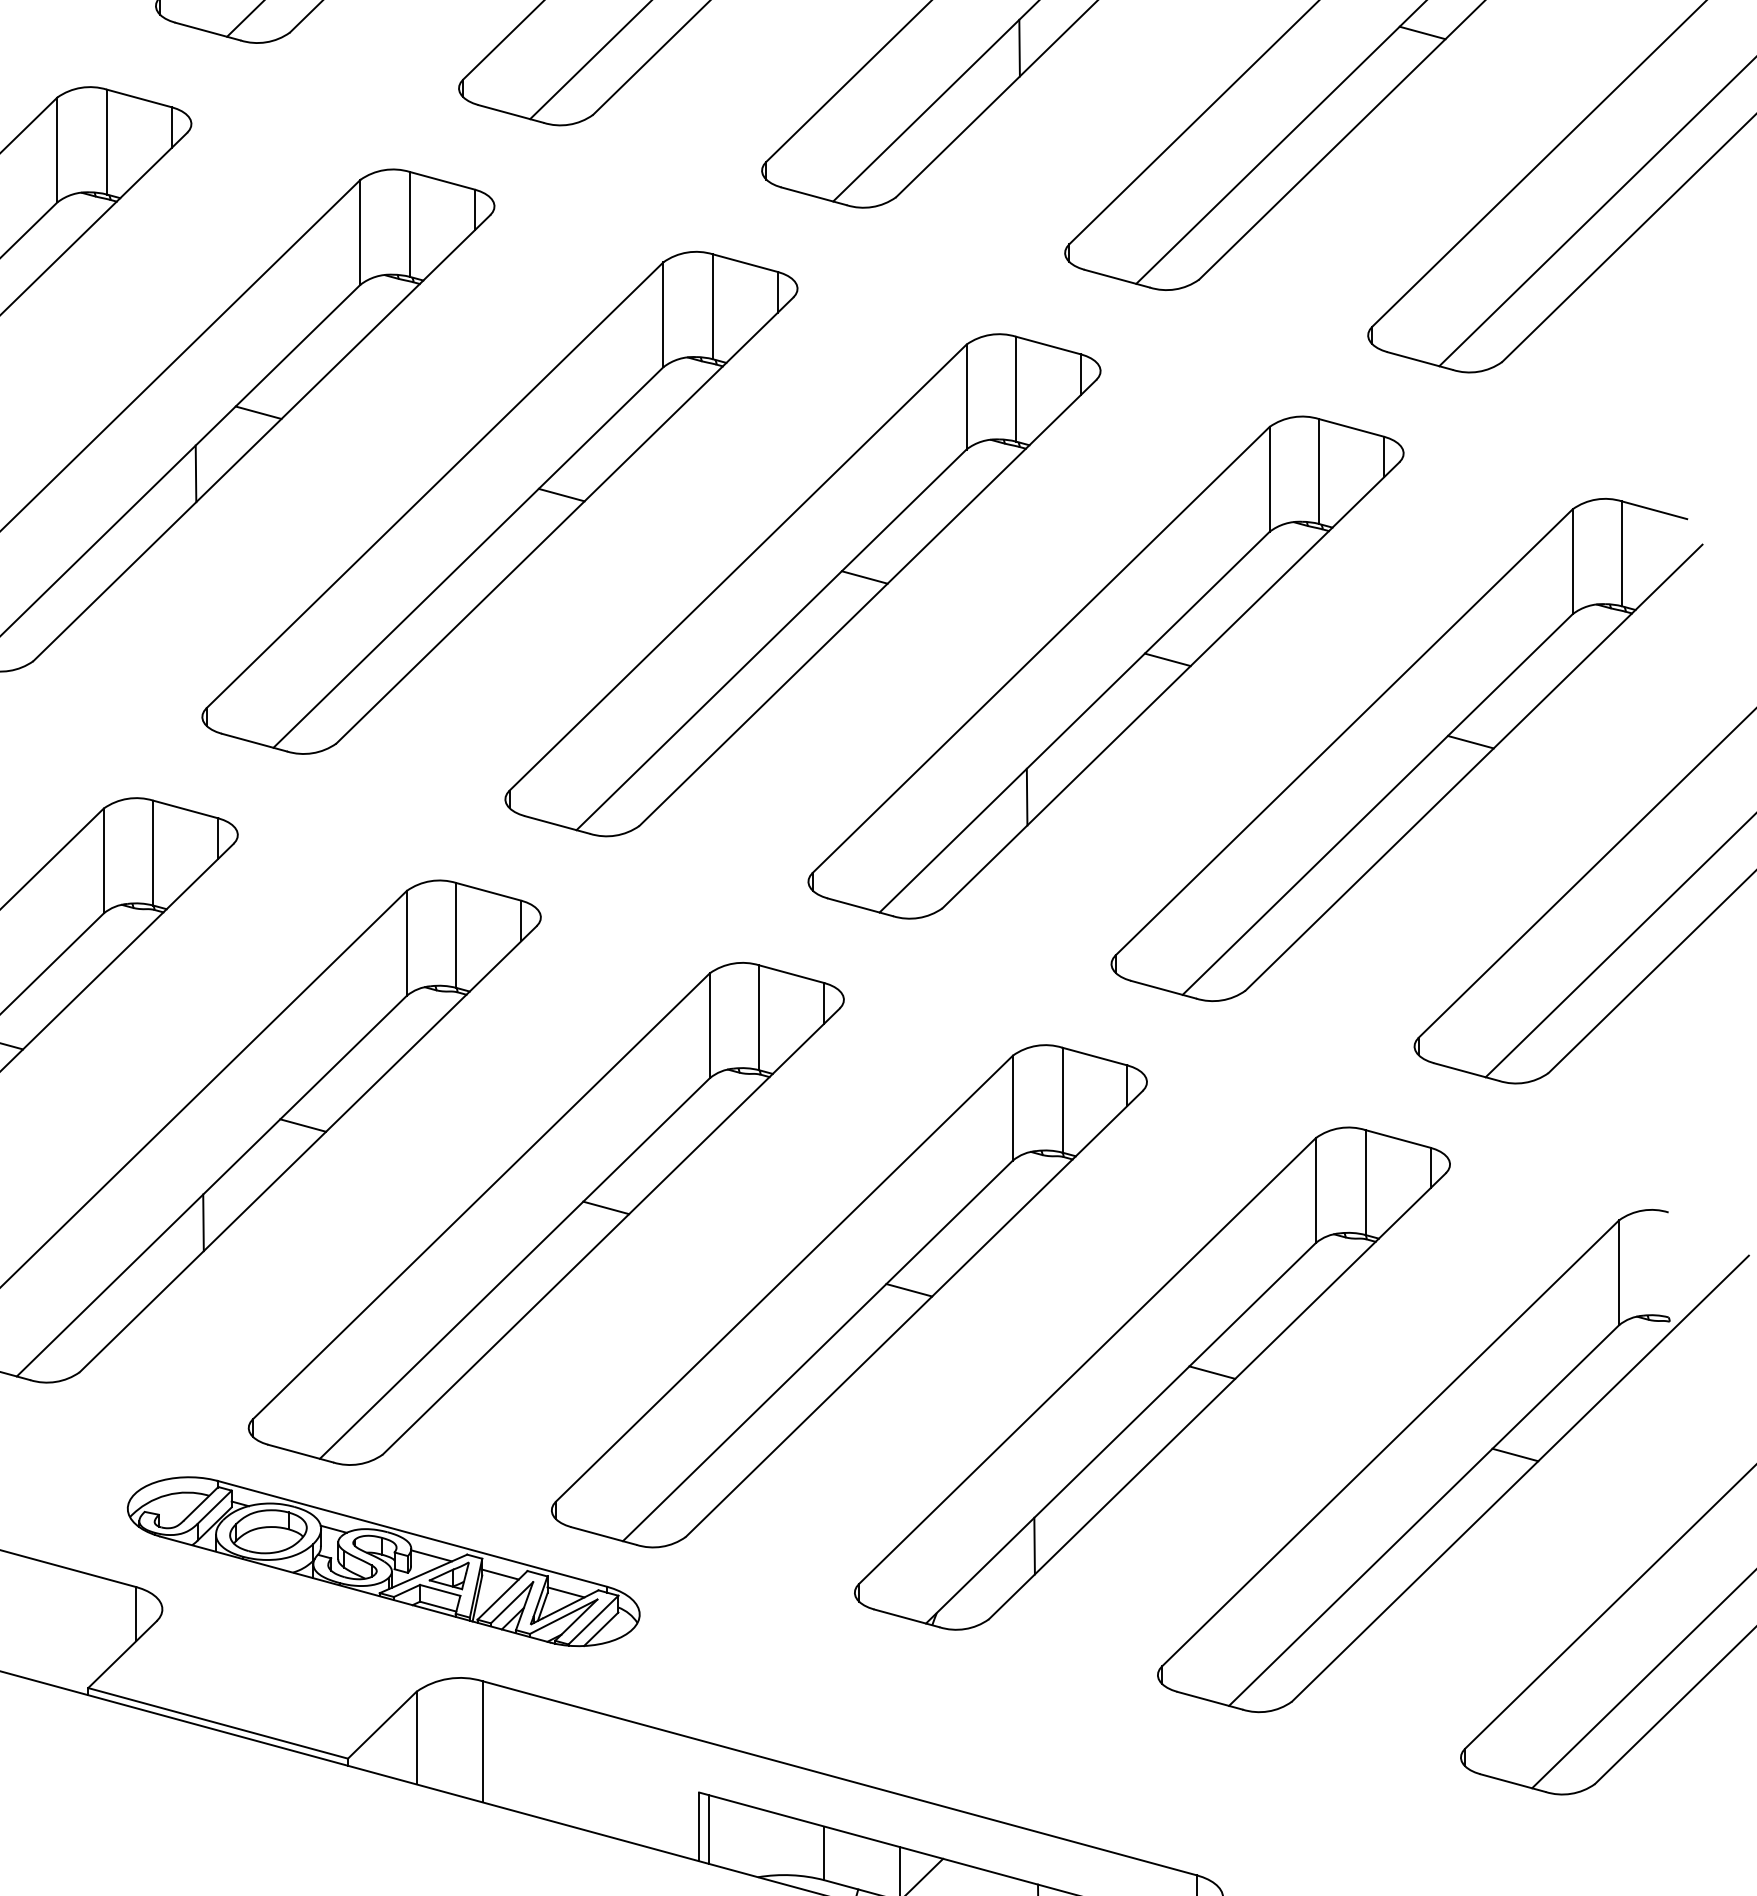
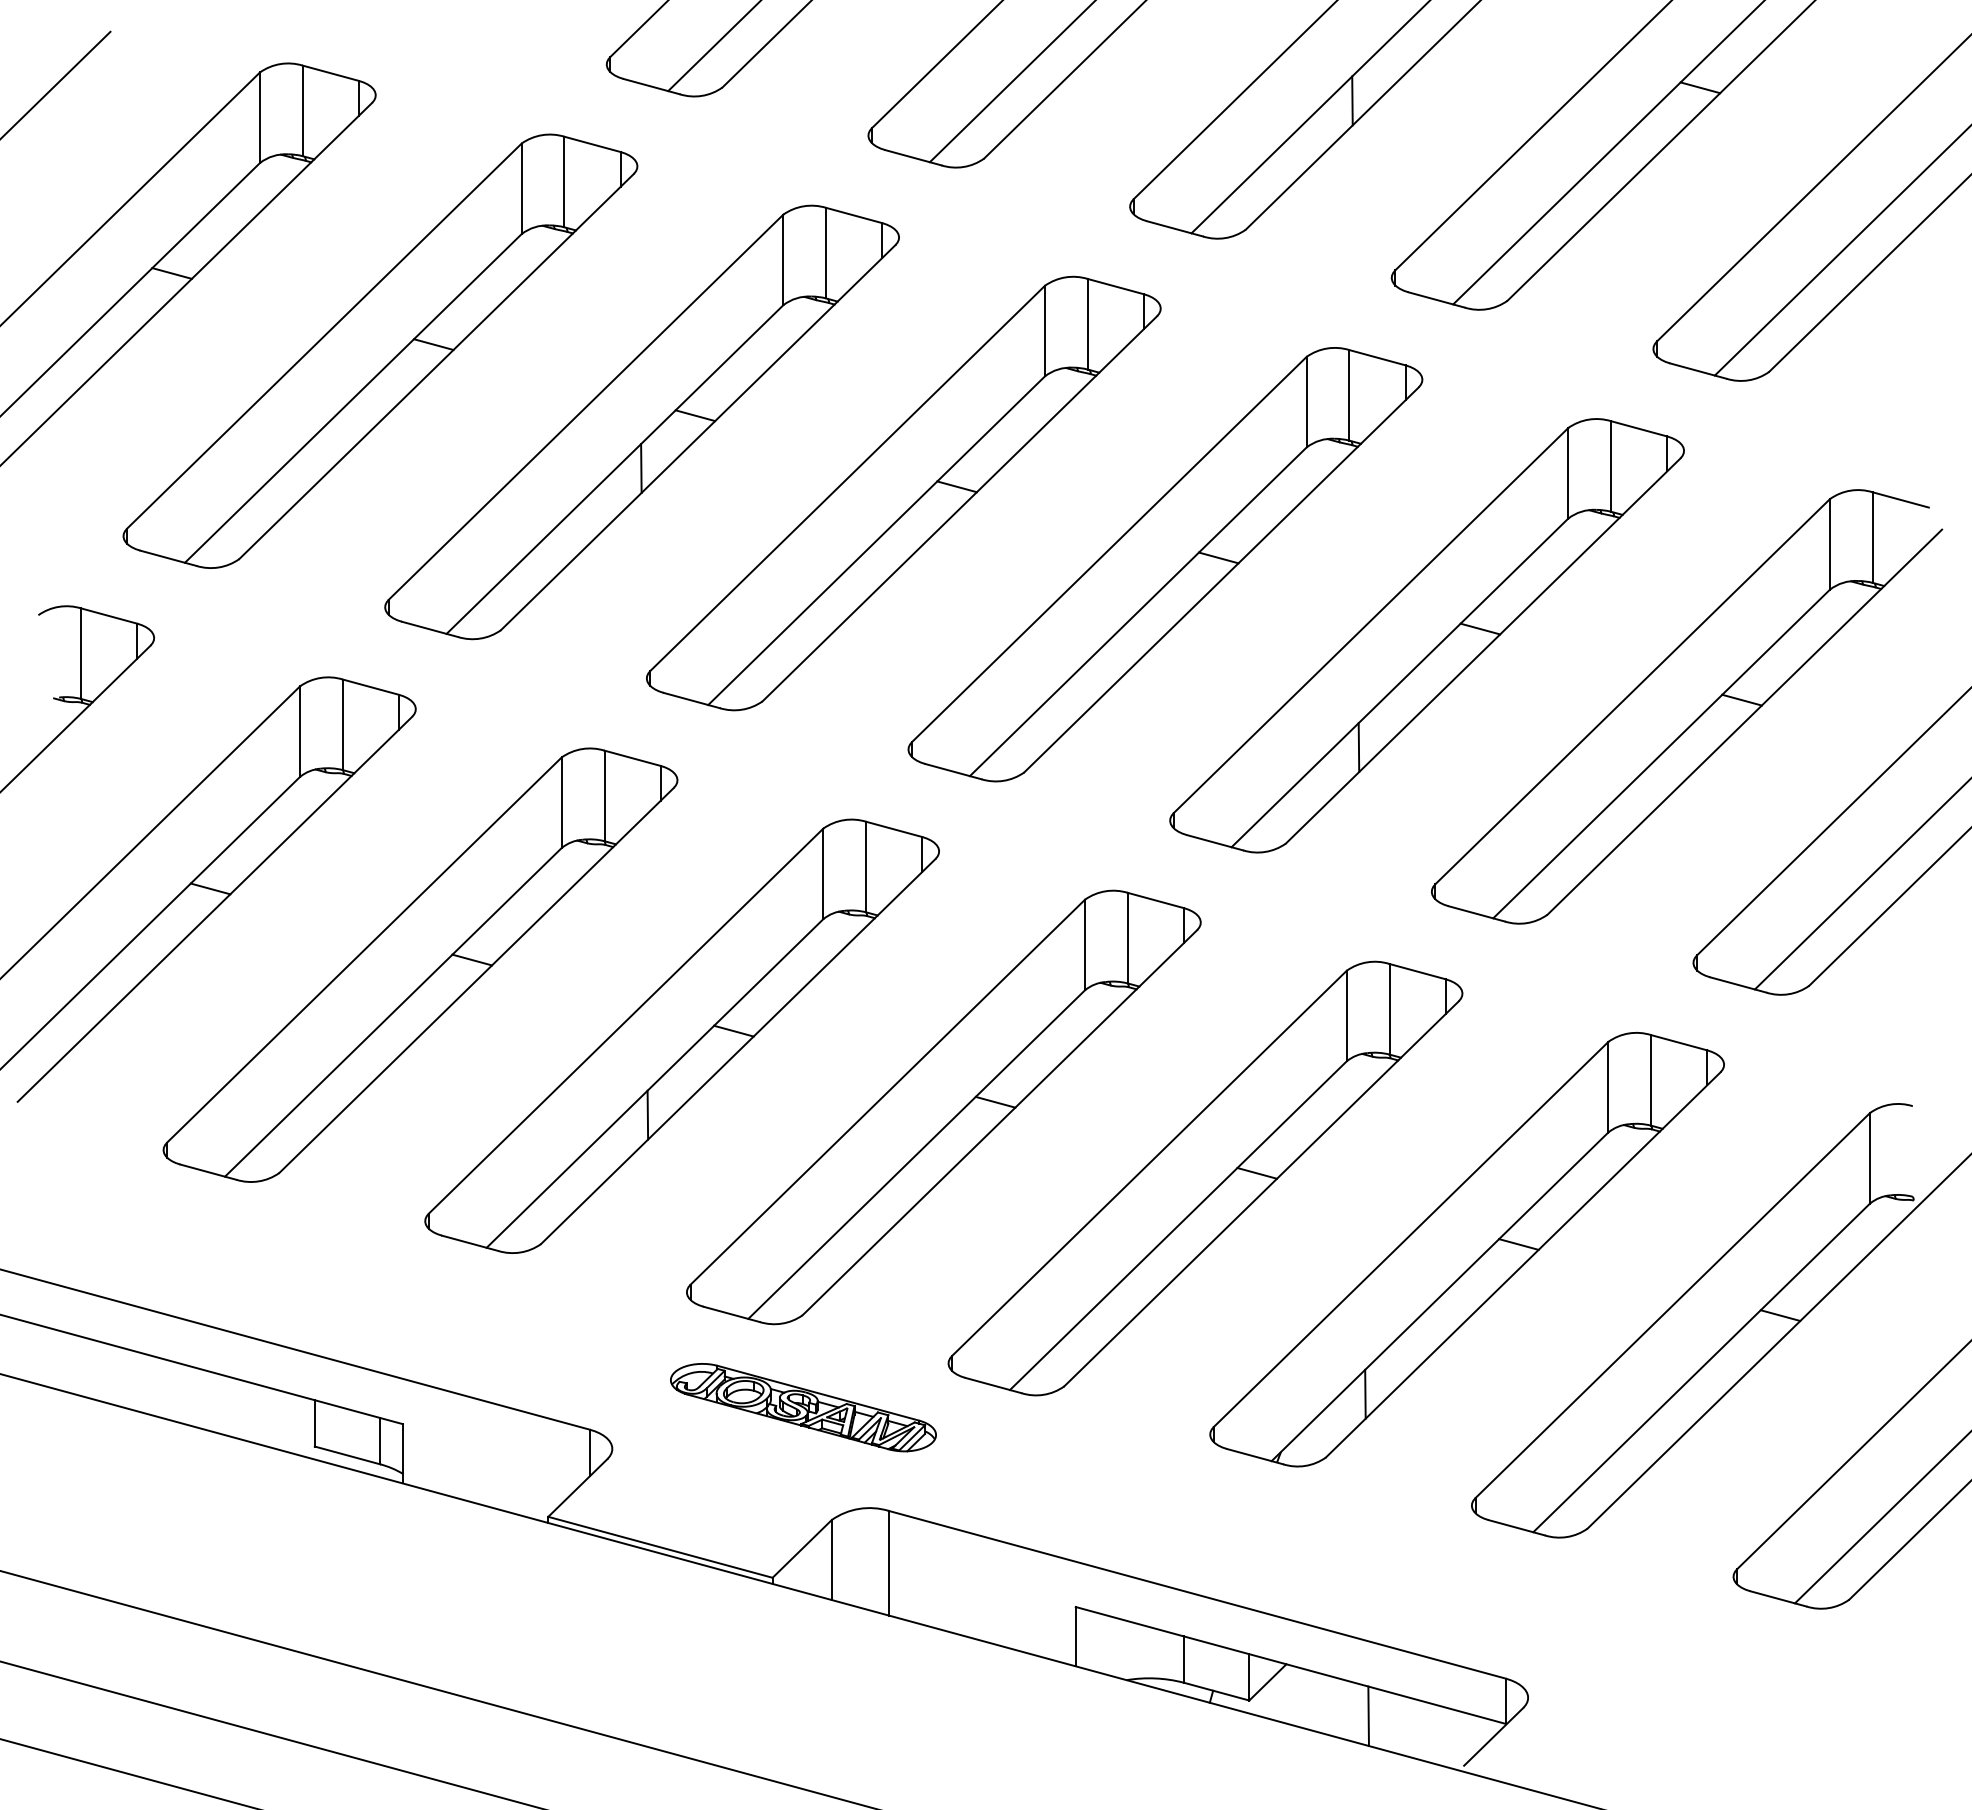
part: (383, 1561) -> (803, 1407), size x0.6
line: (708, 1828) -> (1083, 1638), removed

